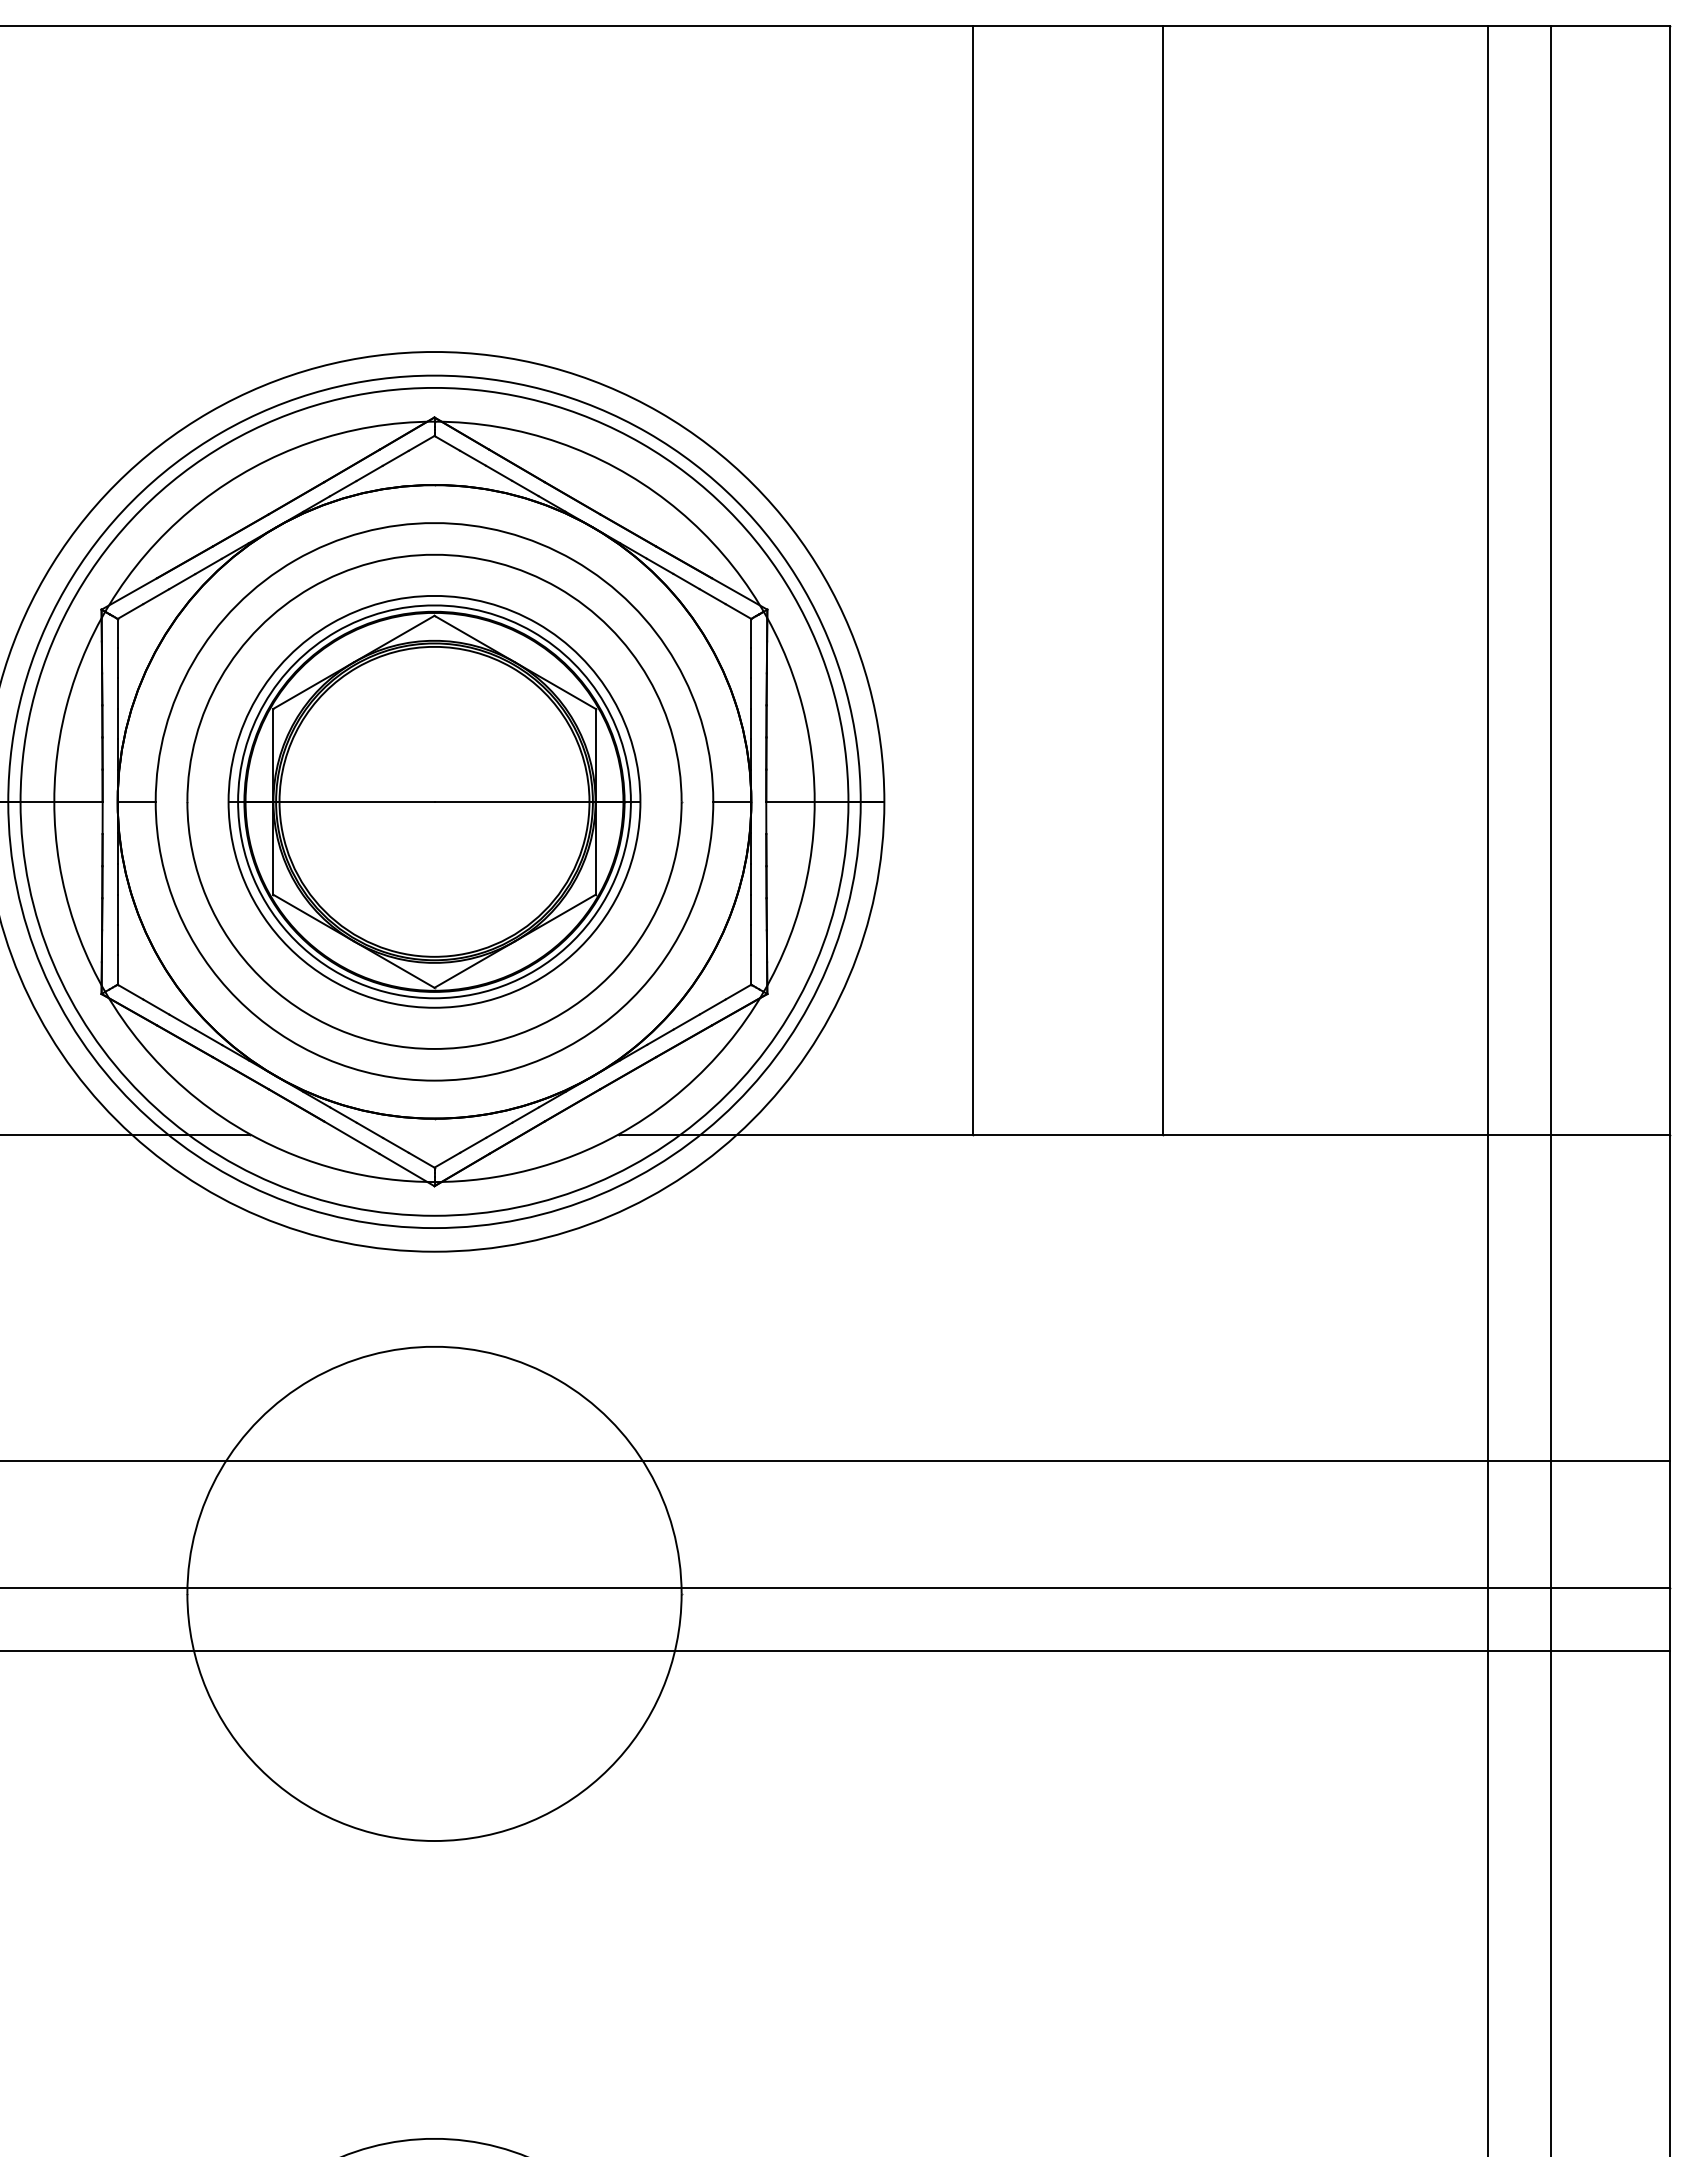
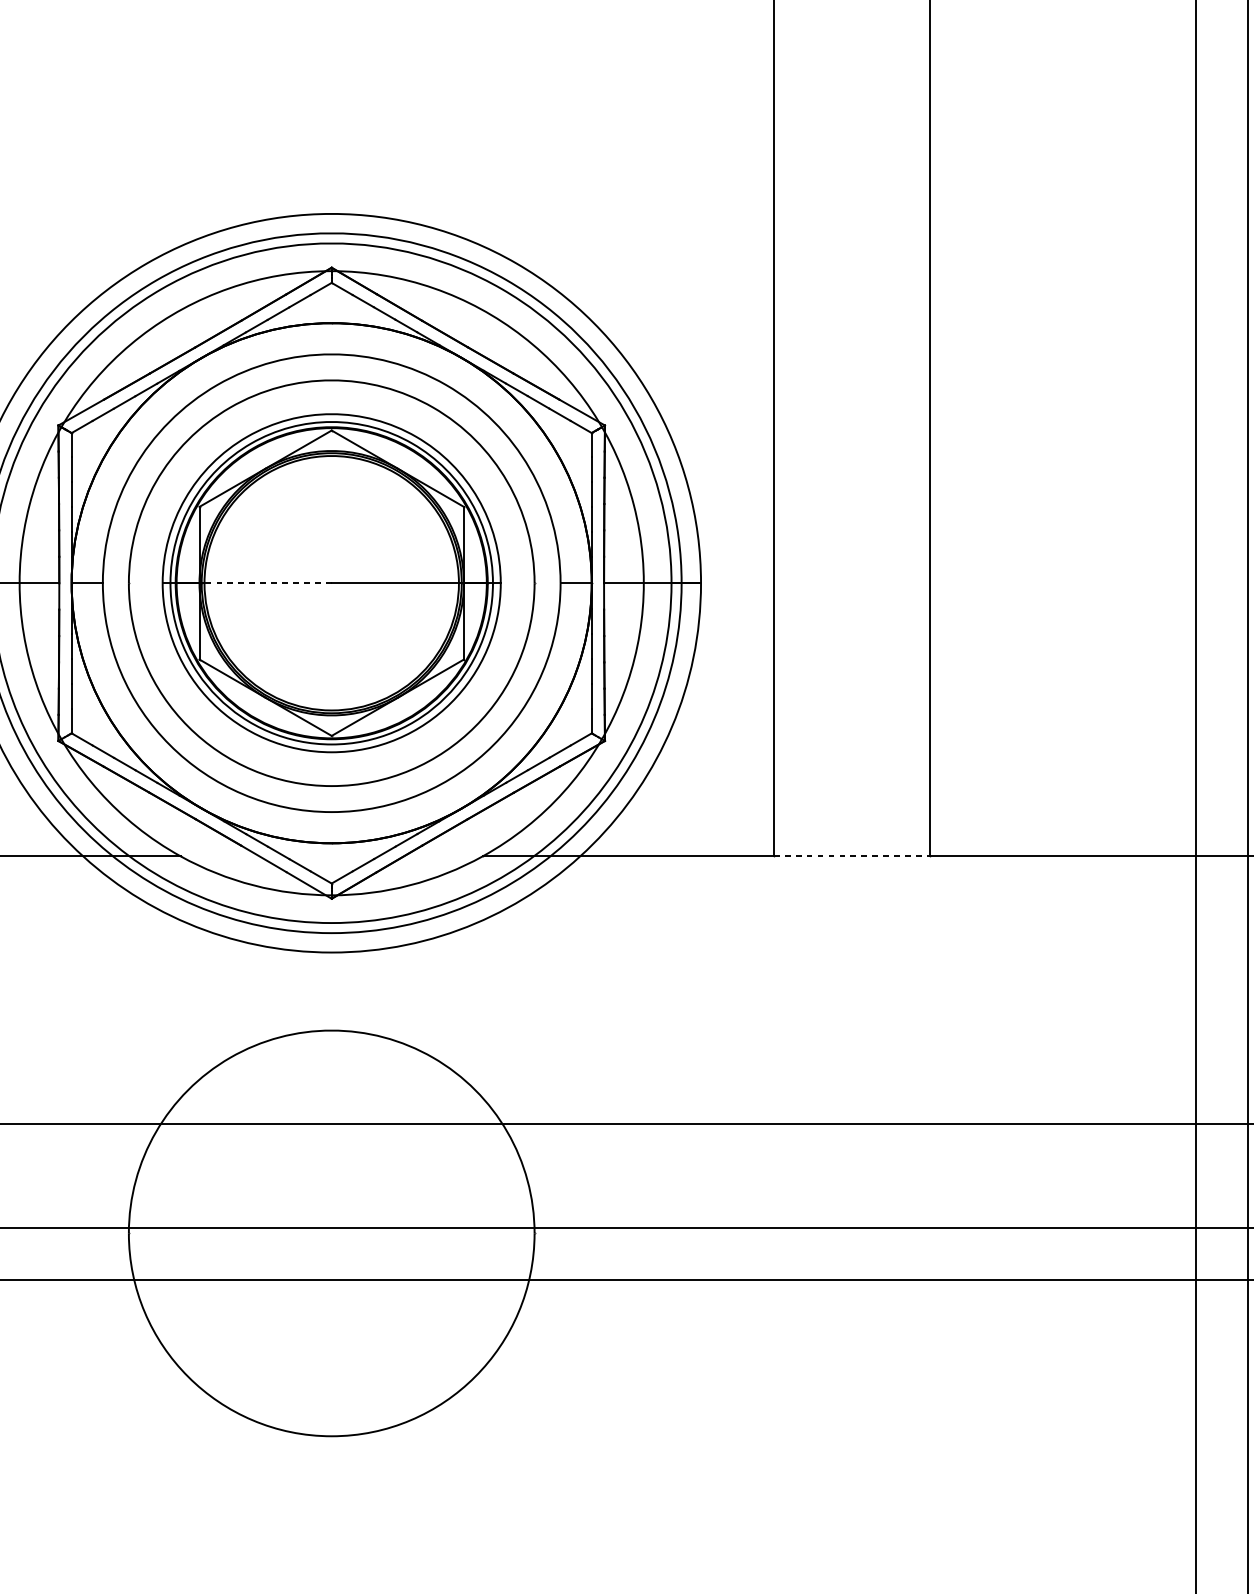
line: (353, 801) -> (265, 582), solid -> dashed
line: (1068, 1134) -> (852, 856), solid -> dashed

